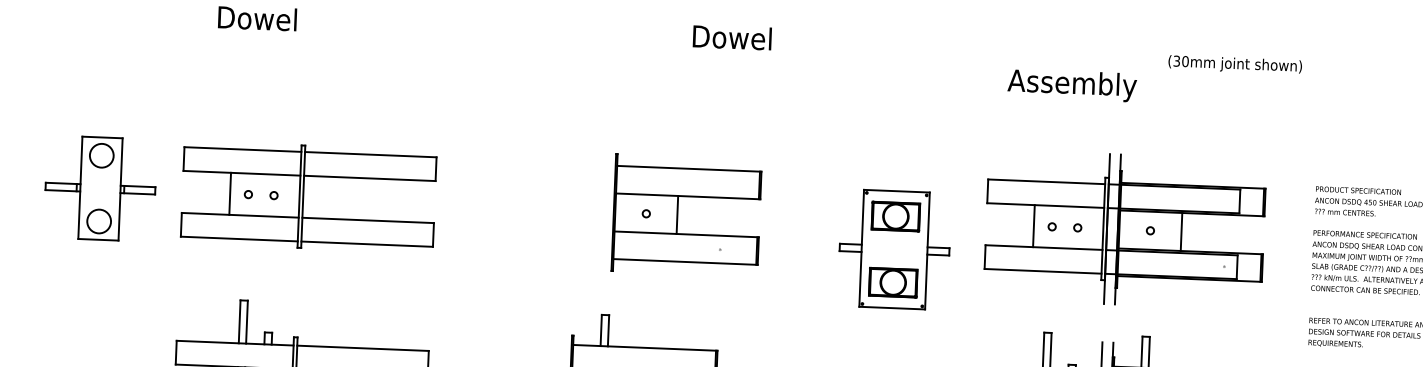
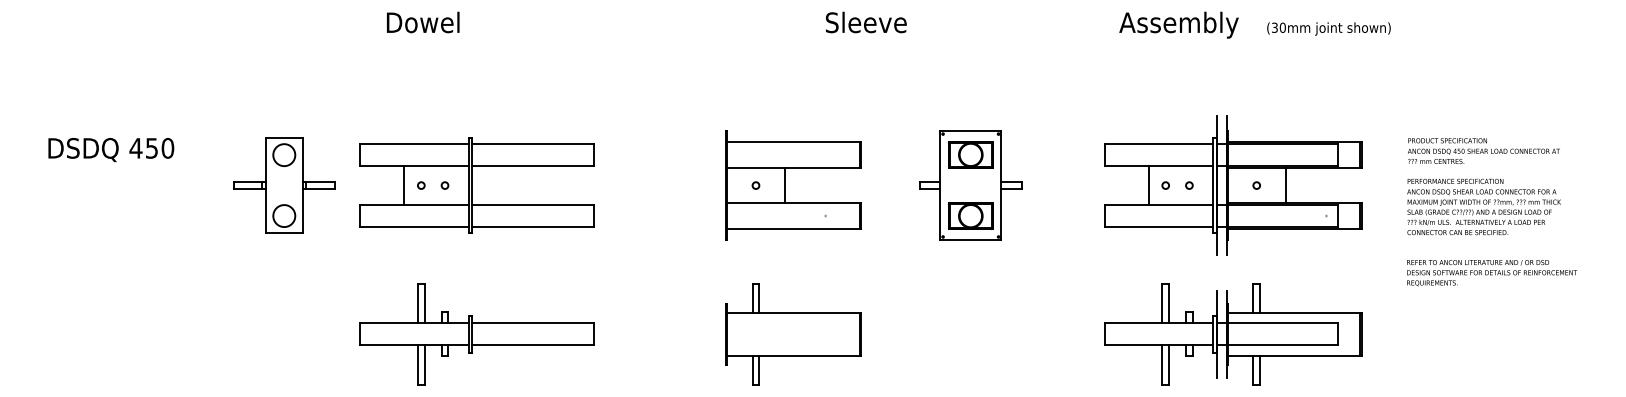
text: (735, 37) -> (865, 22), Dowel -> Sleeve
text: (1071, 84) -> (1178, 24), moved
part: (678, 214) -> (785, 185), moved
part: (894, 249) -> (970, 185), moved

